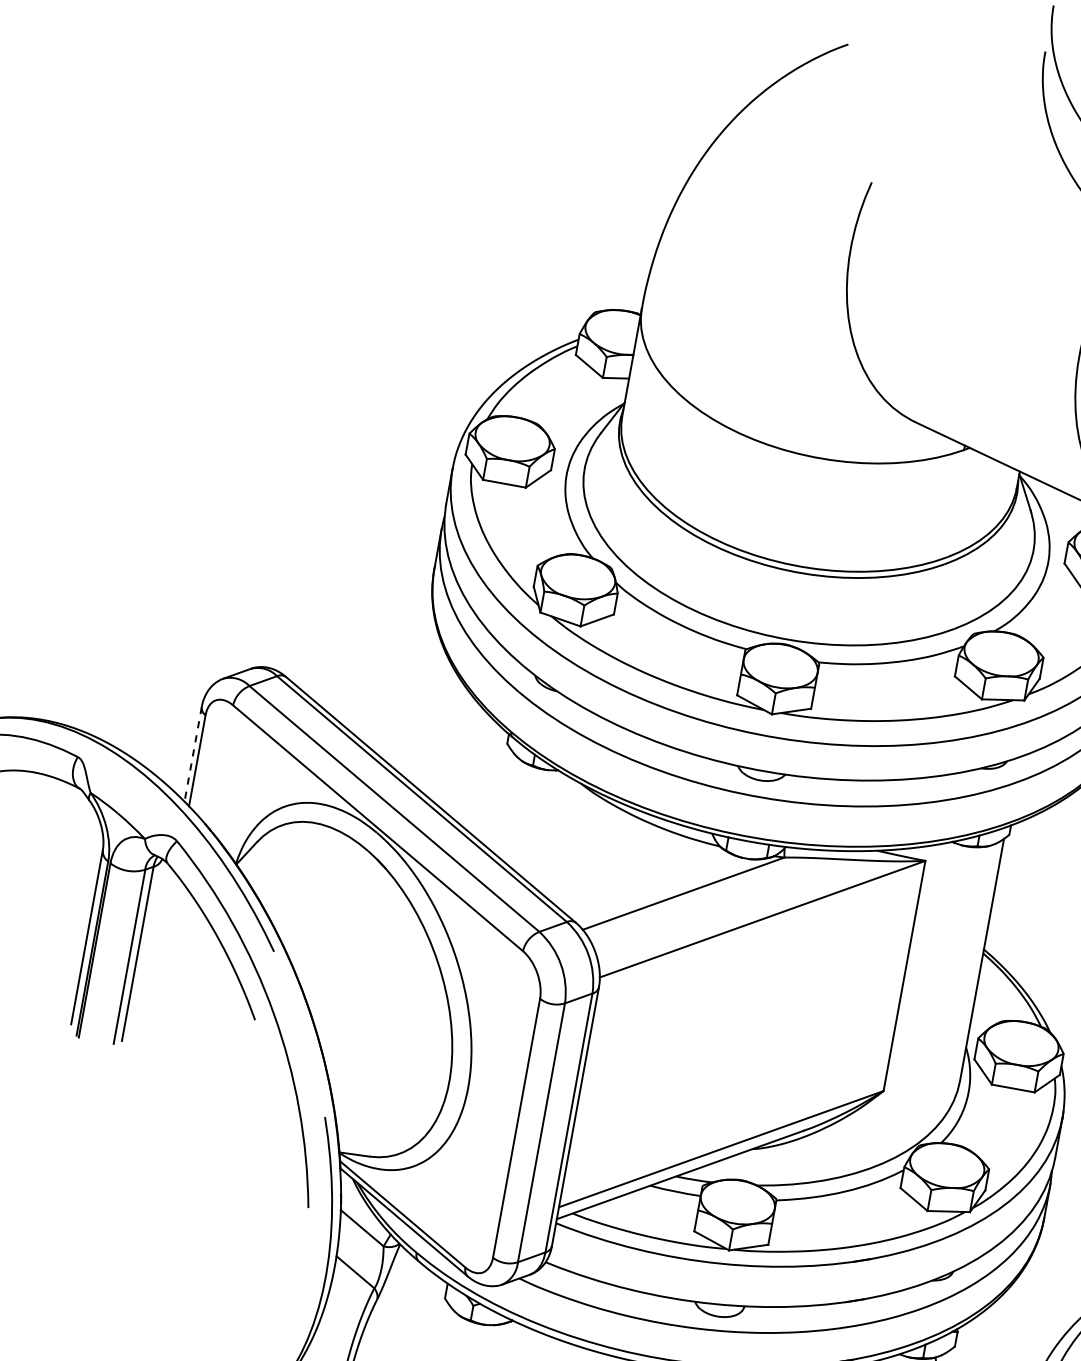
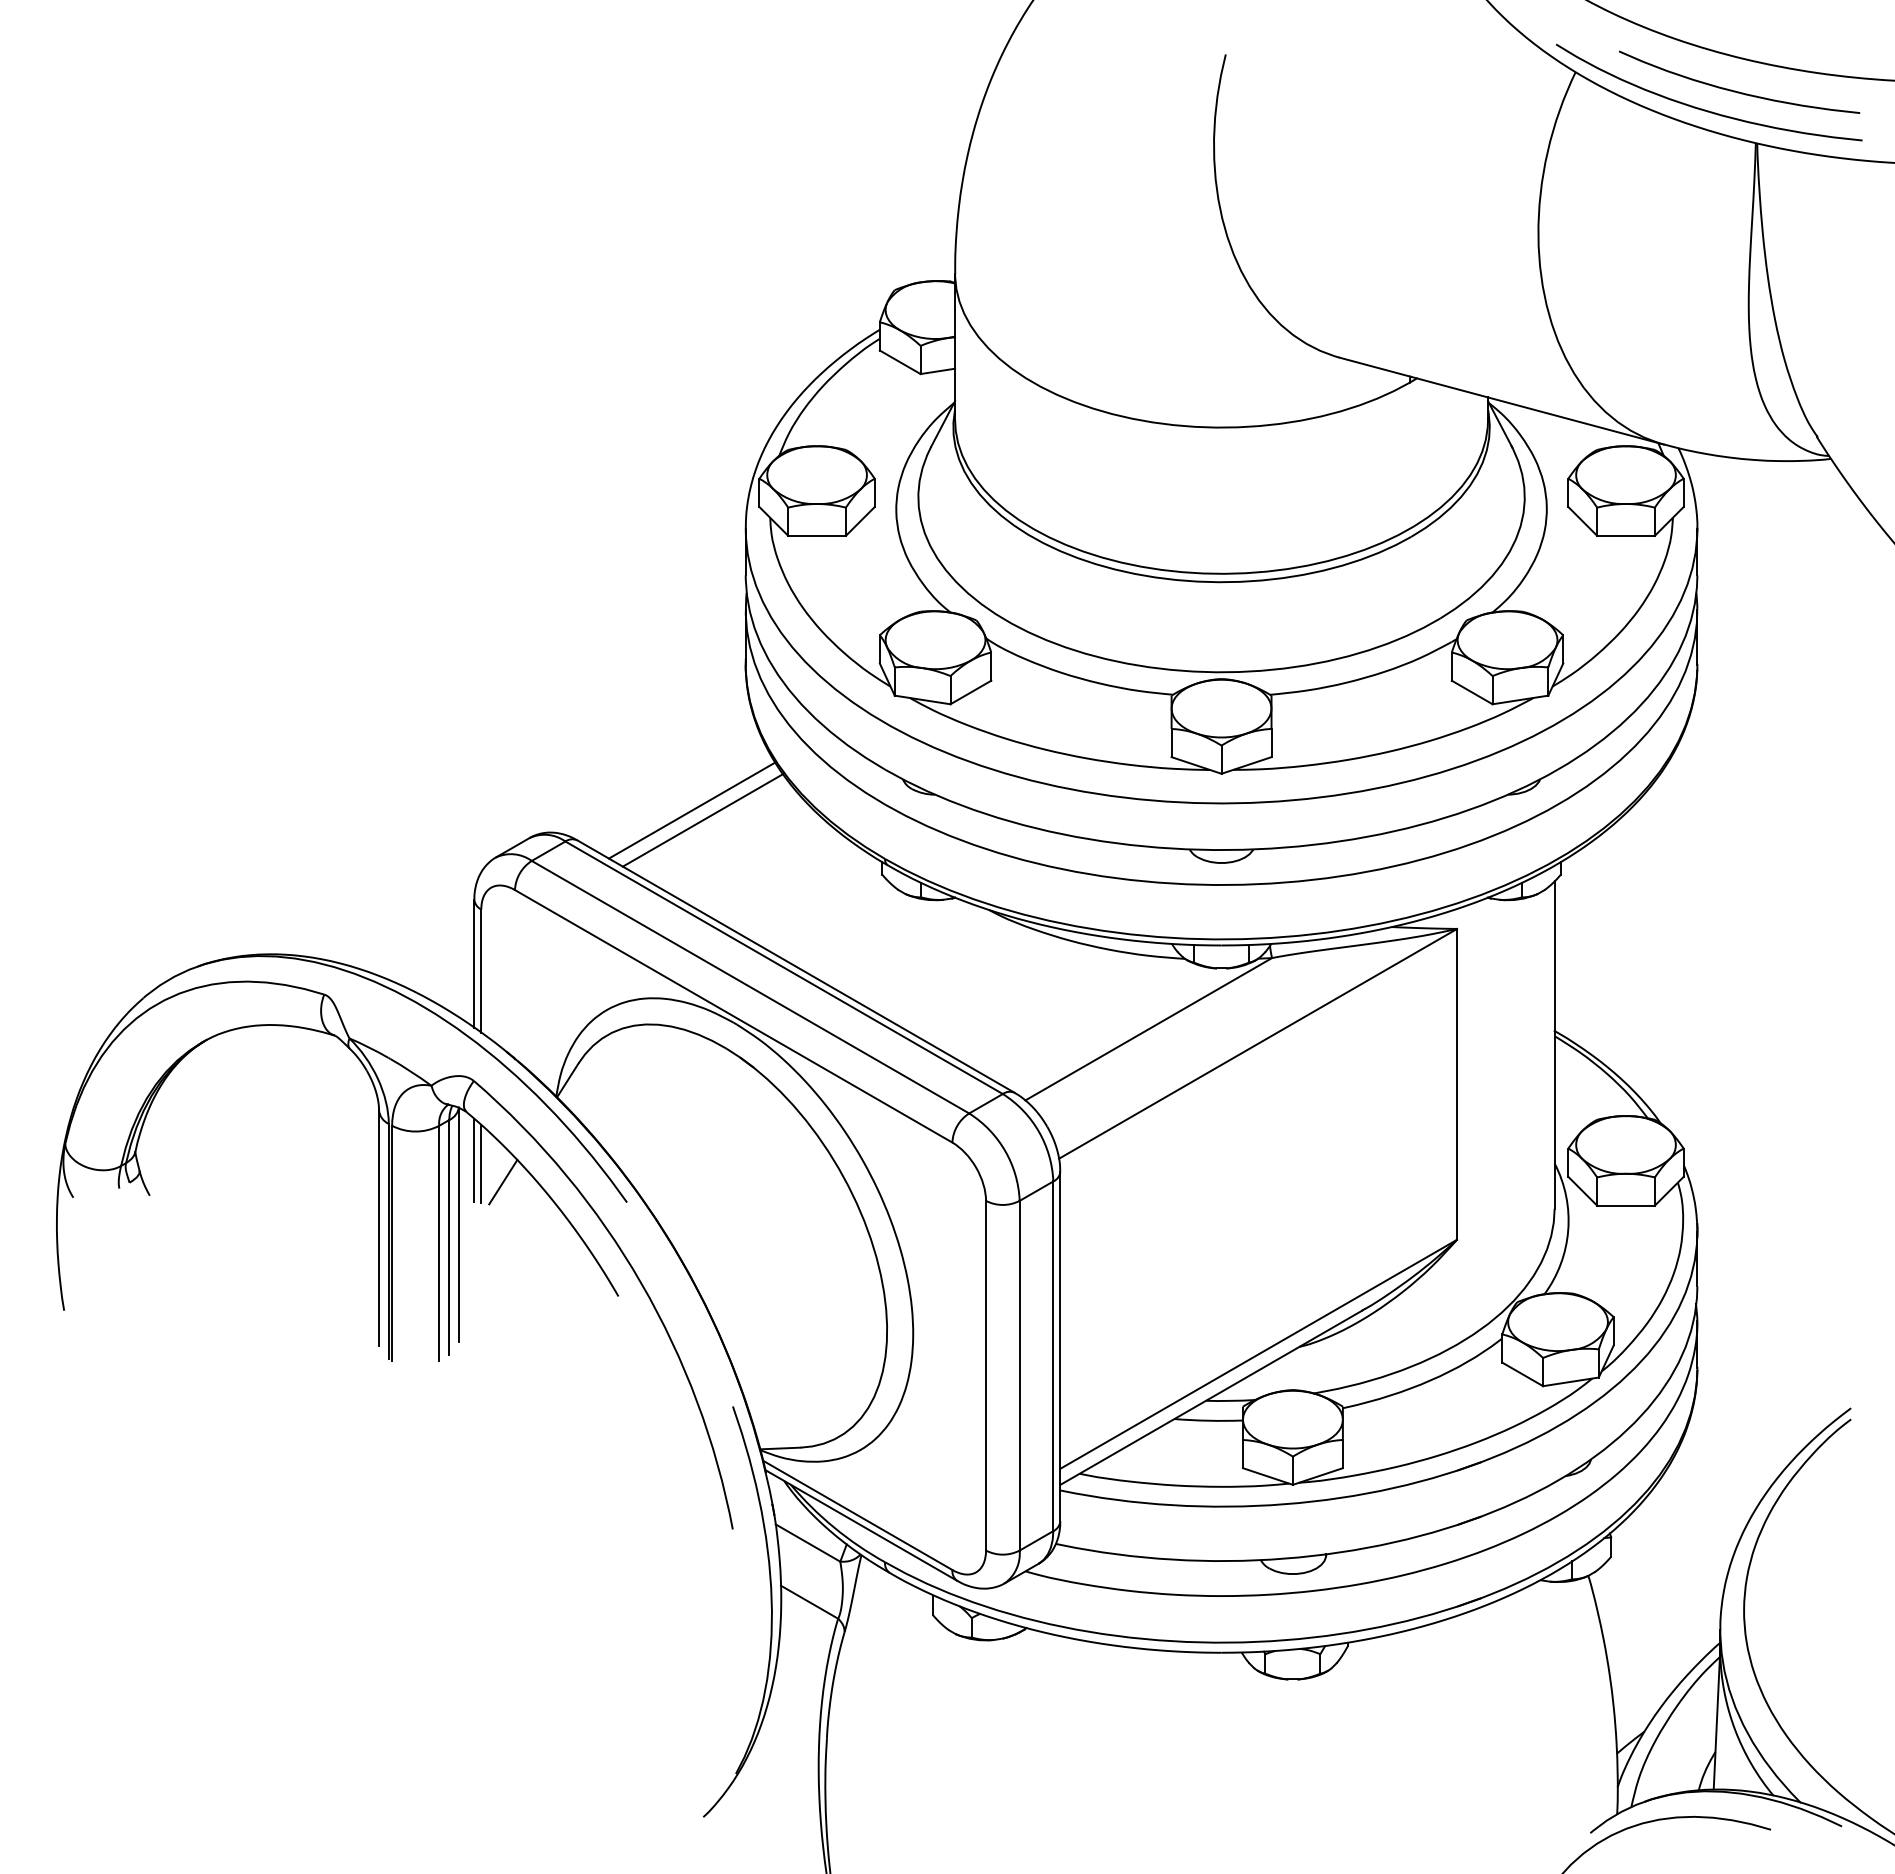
line: (374, 670) -> (691, 810), added
line: (381, 679) -> (702, 820), added
line: (193, 754) -> (474, 963), dashed -> solid
line: (166, 900) -> (474, 1160), added
line: (171, 903) -> (481, 1163), added
line: (185, 920) -> (503, 1182), added
line: (147, 945) -> (459, 1224), added

